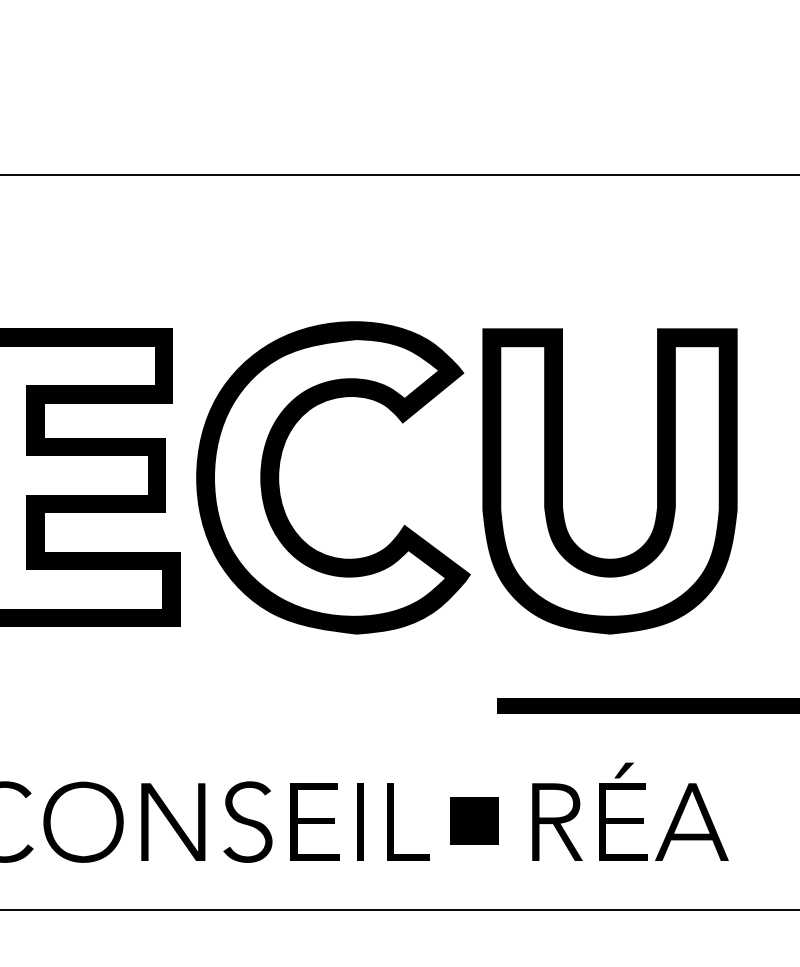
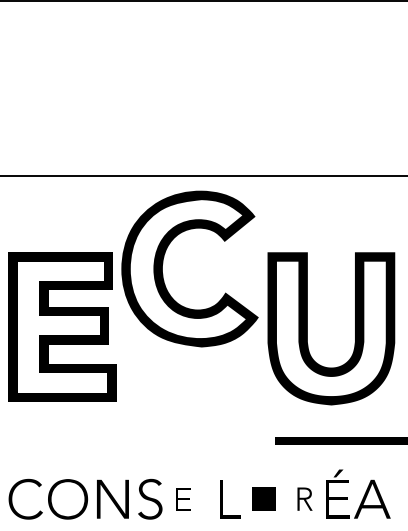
part: (280, 466) -> (163, 263), moved
fill: (360, 820) -> (206, 498), removed
part: (556, 820) -> (304, 498), size x0.6
part: (314, 822) -> (183, 499), size x0.6

